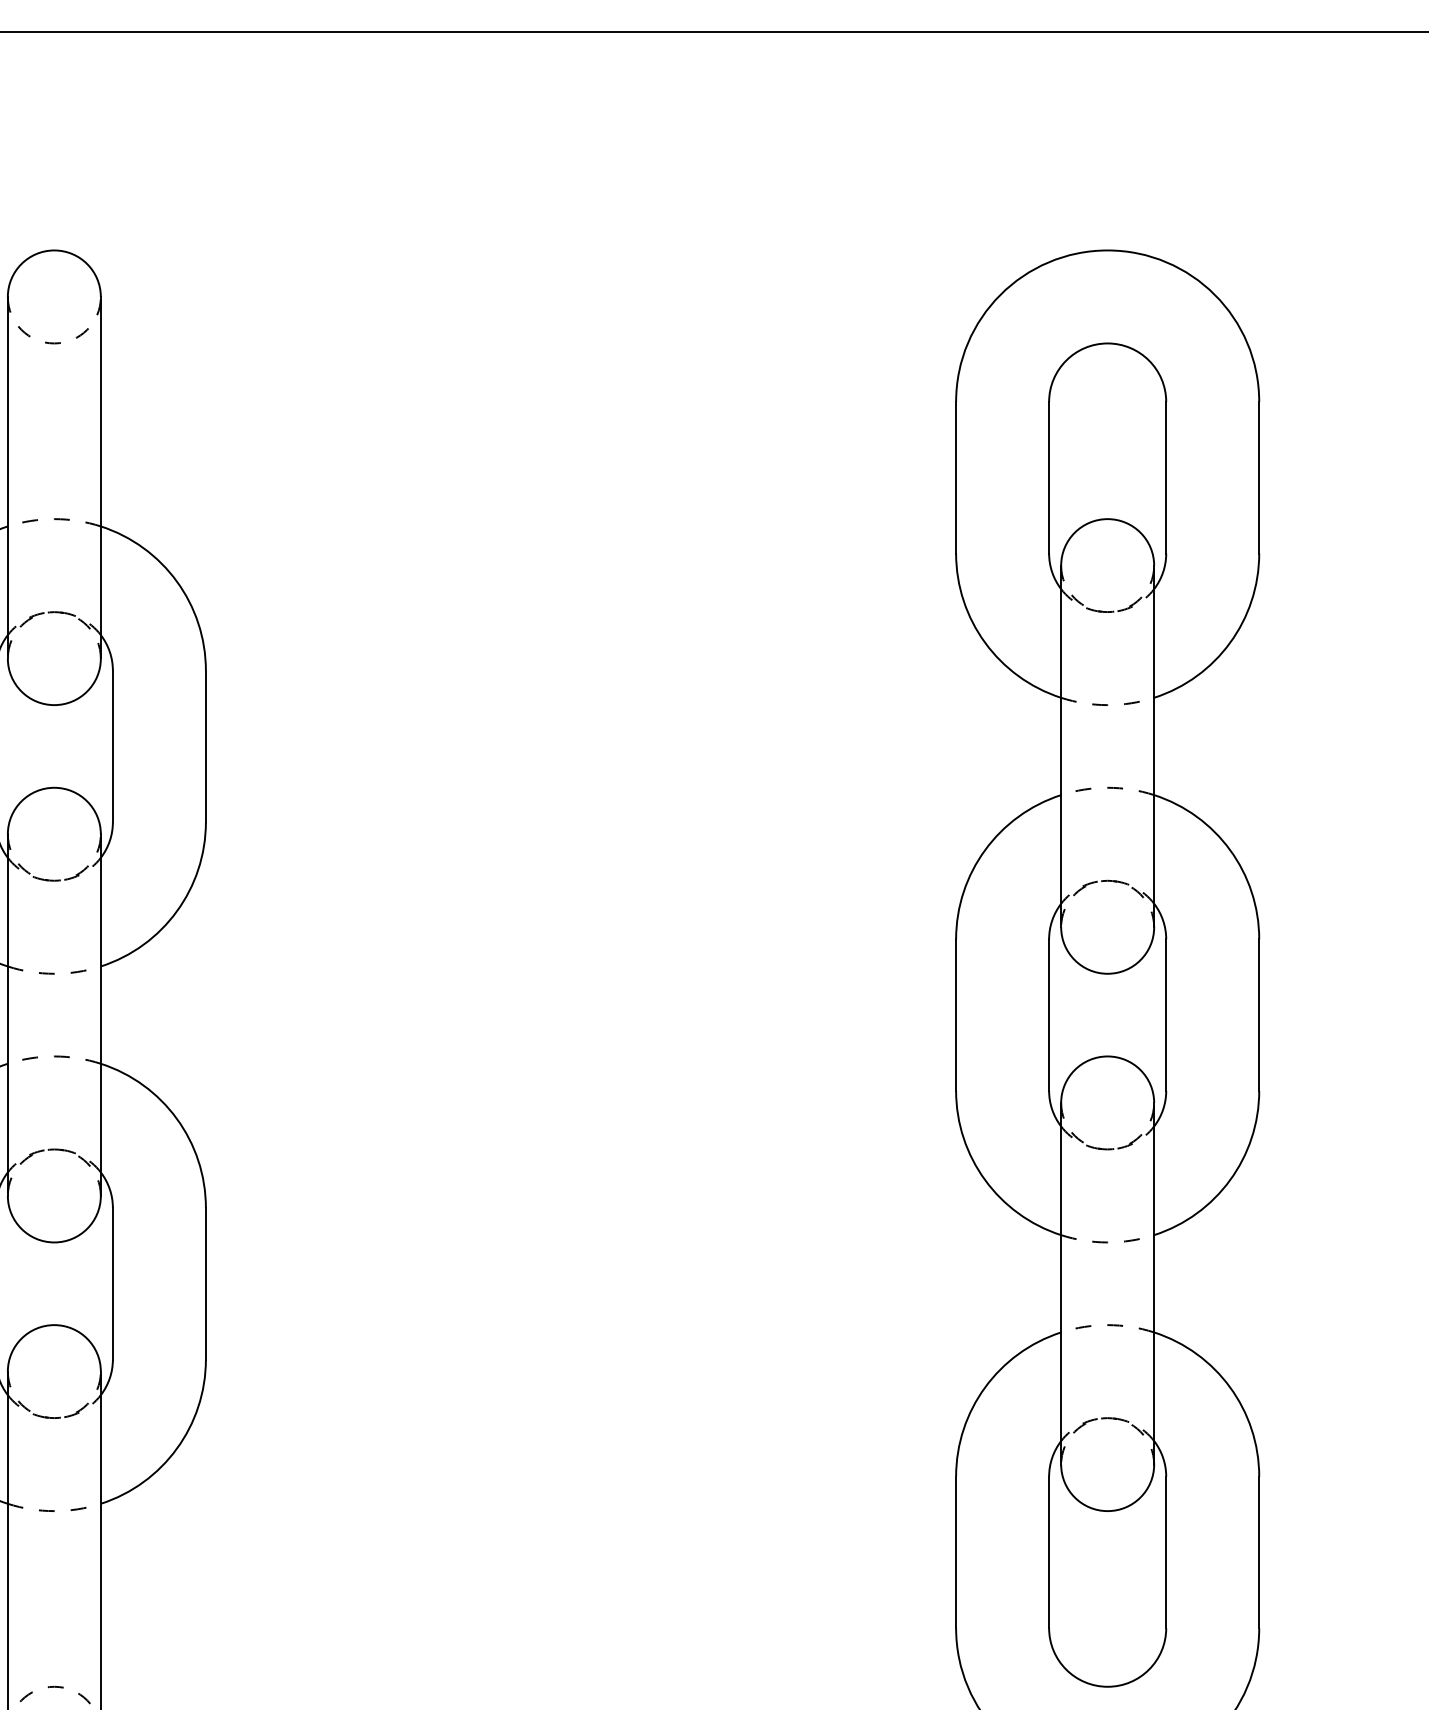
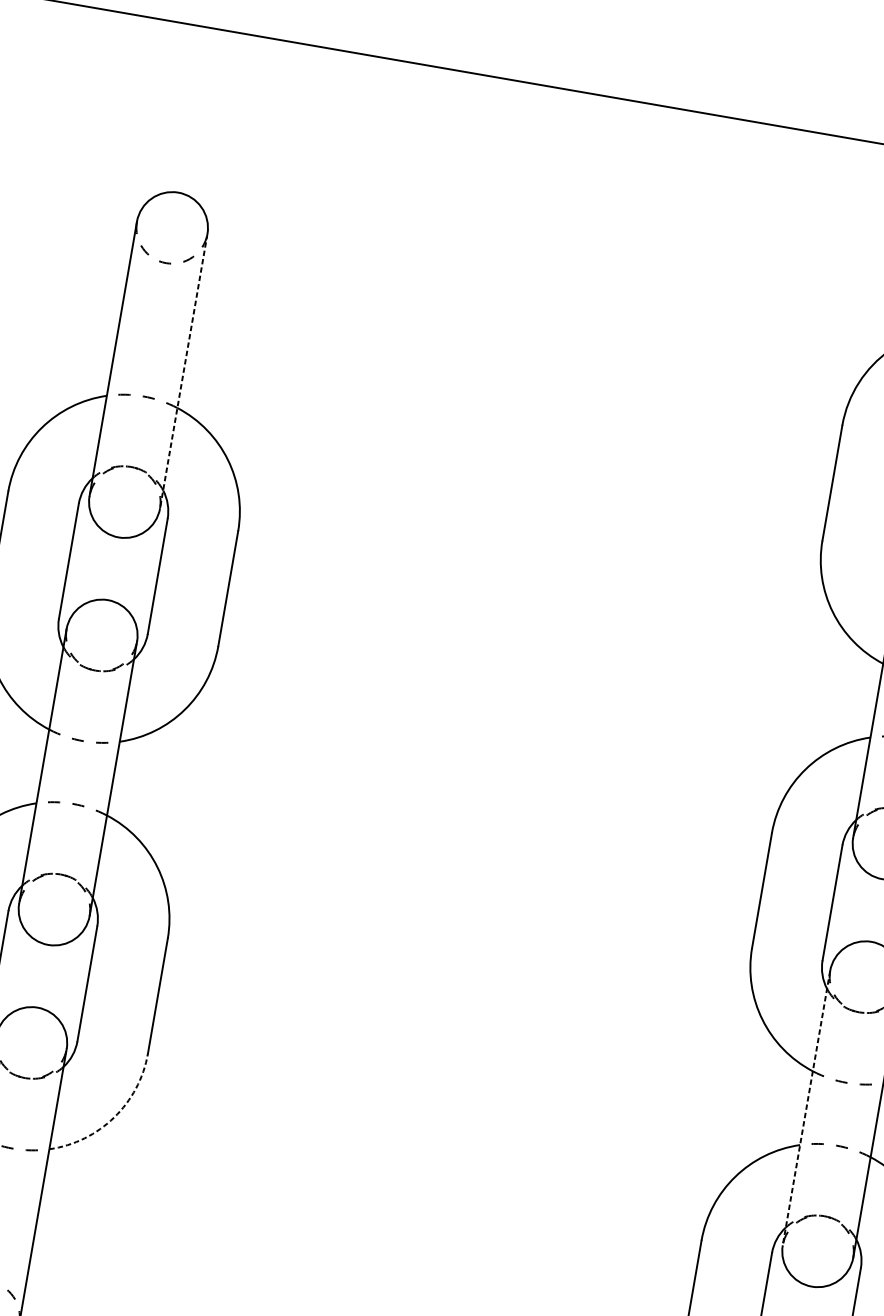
line: (100, 477) -> (183, 370), solid -> dashed
line: (1061, 1283) -> (806, 1107), solid -> dashed
arc: (176, 1448) -> (114, 1117), solid -> dashed

